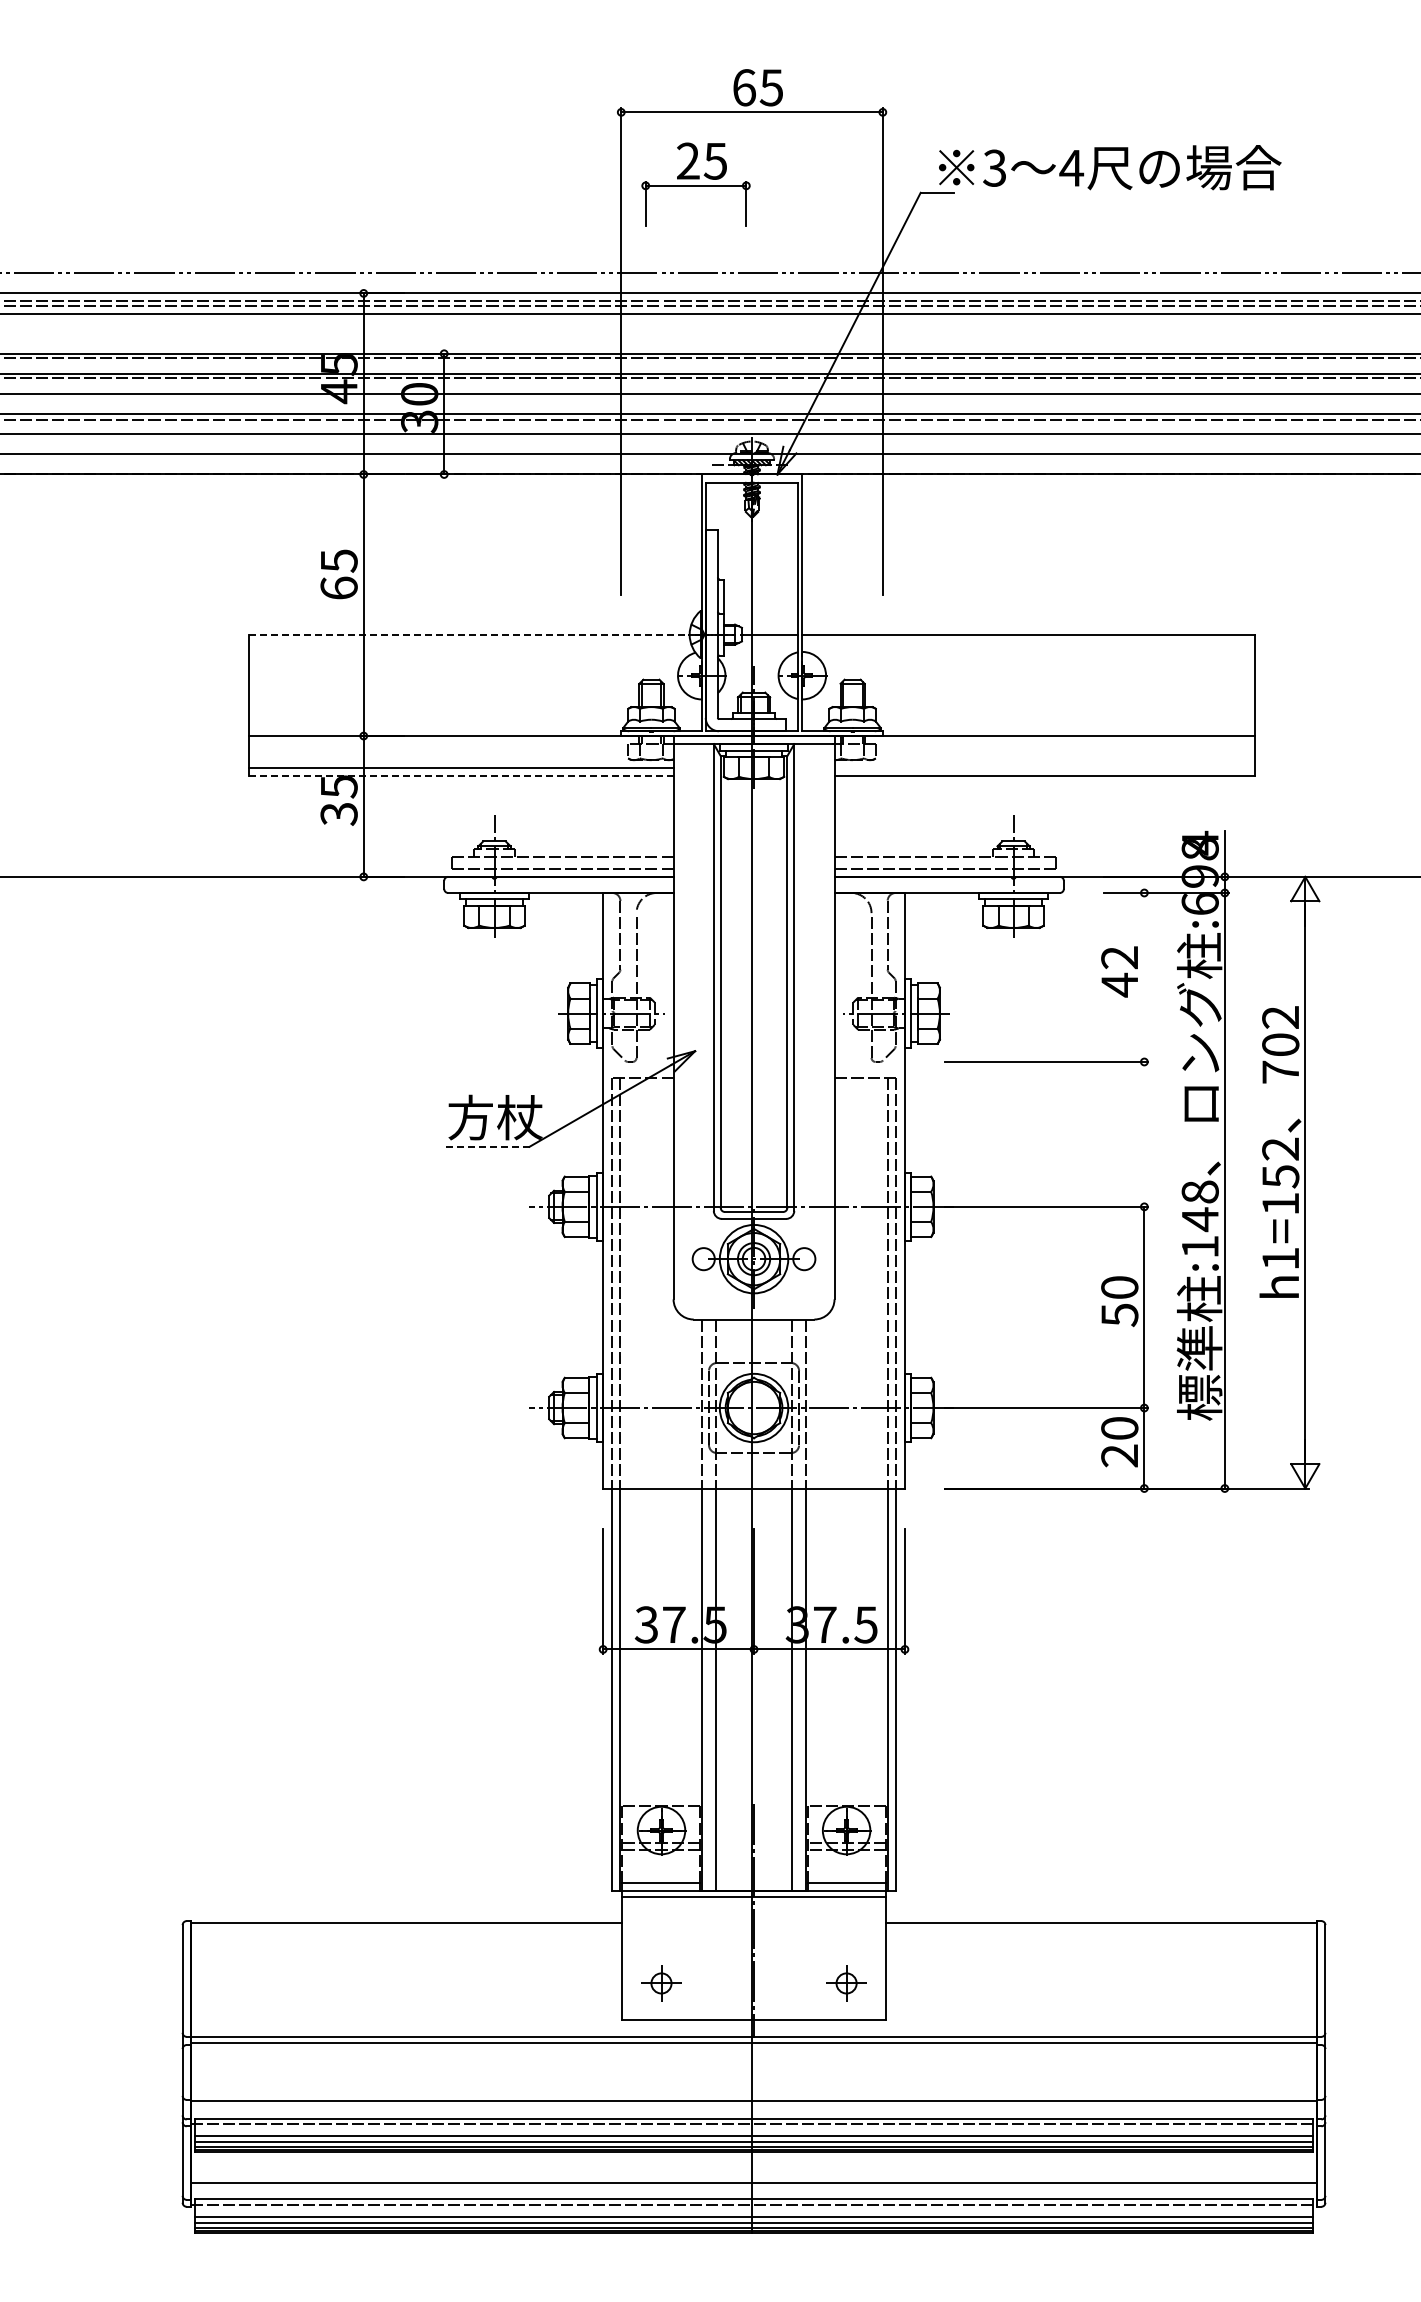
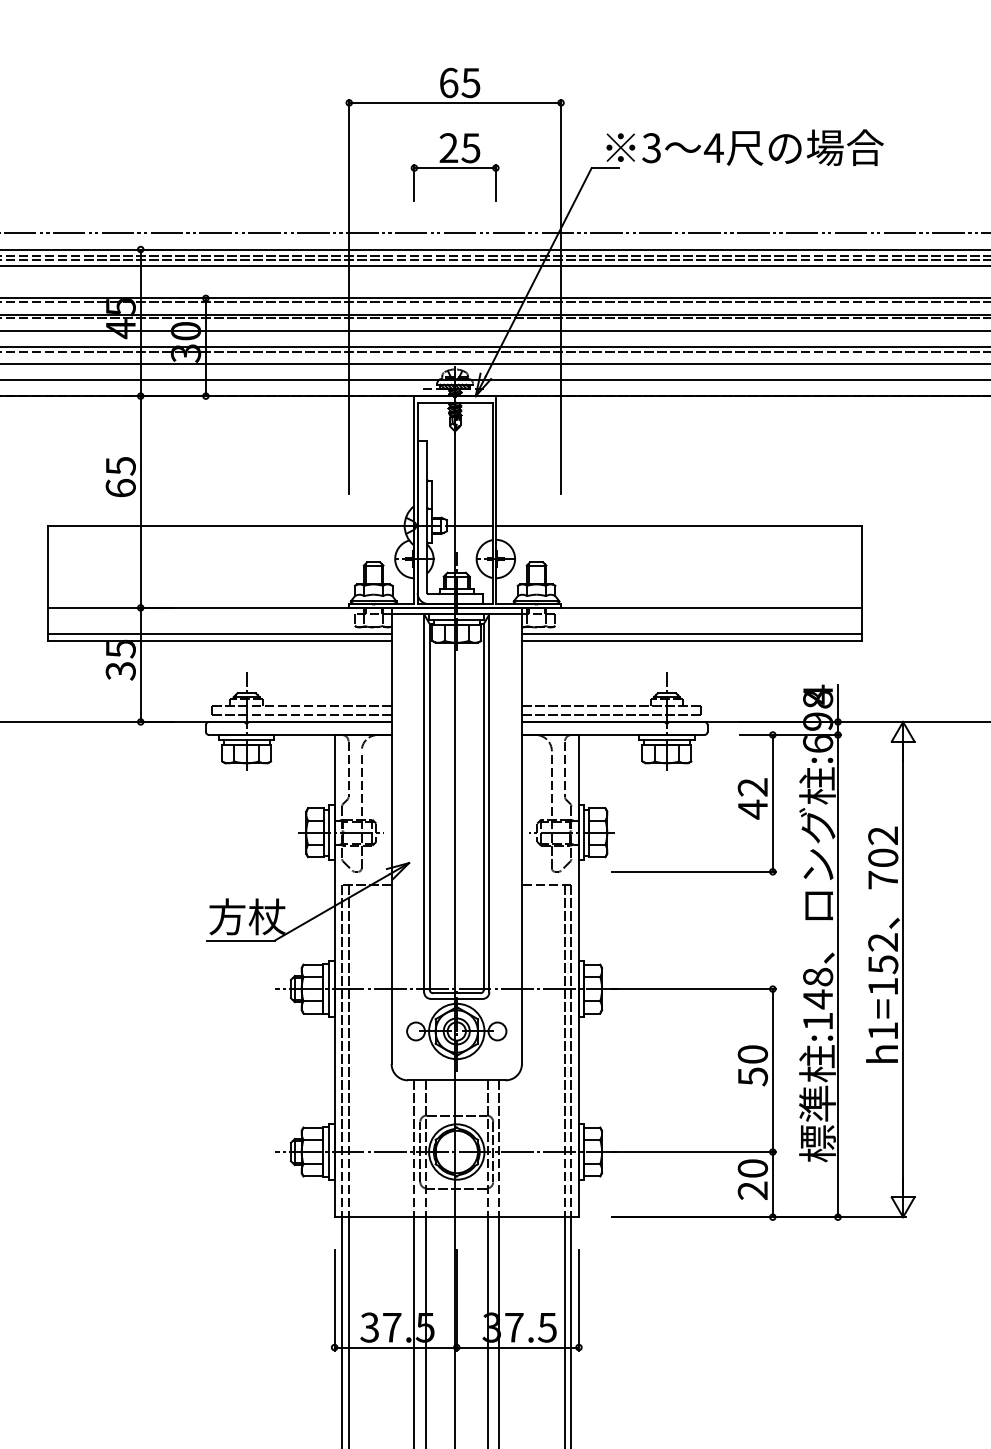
part: (695, 184) -> (454, 166), moved
line: (469, 635) -> (226, 526), dashed -> solid
line: (1044, 768) -> (691, 634), added
line: (461, 776) -> (219, 640), dashed -> solid
line: (1144, 976) -> (772, 802), added
line: (487, 1146) -> (240, 940), dashed -> solid

